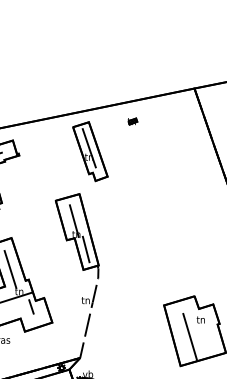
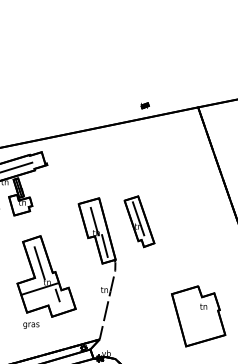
part: (132, 121) -> (144, 105), moved
part: (90, 151) -> (139, 221), moved
line: (190, 337) -> (194, 321), removed

